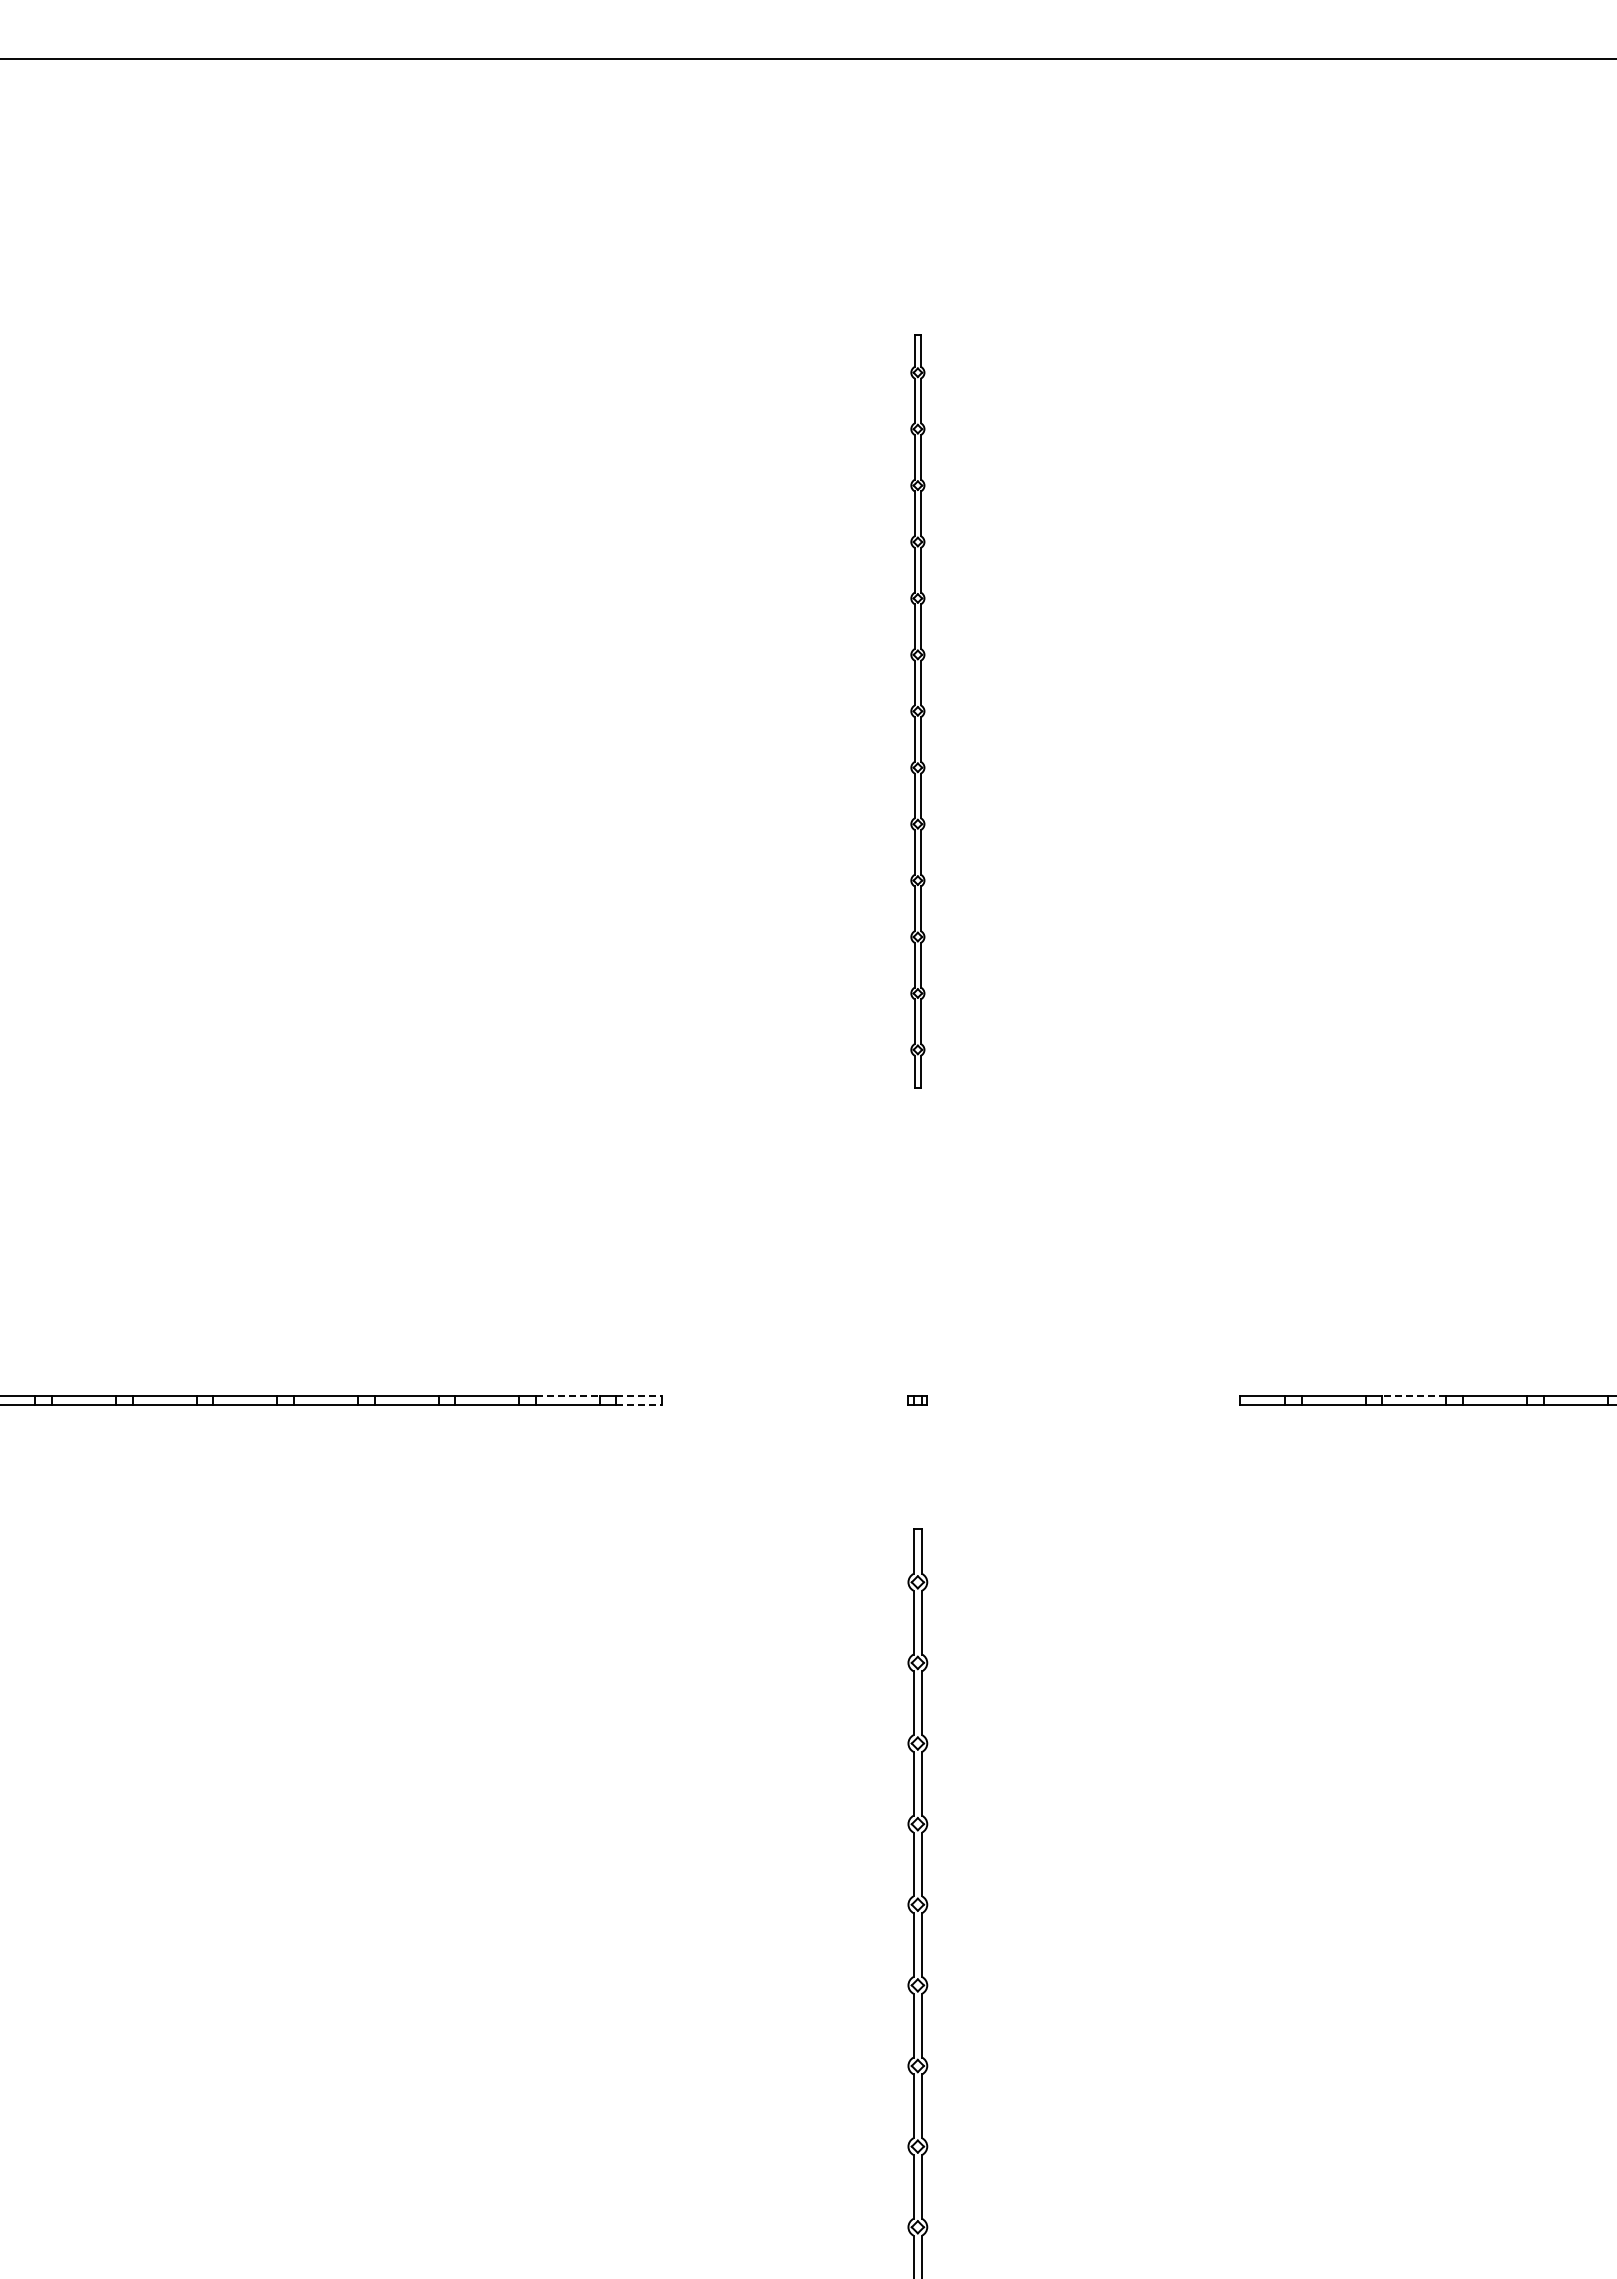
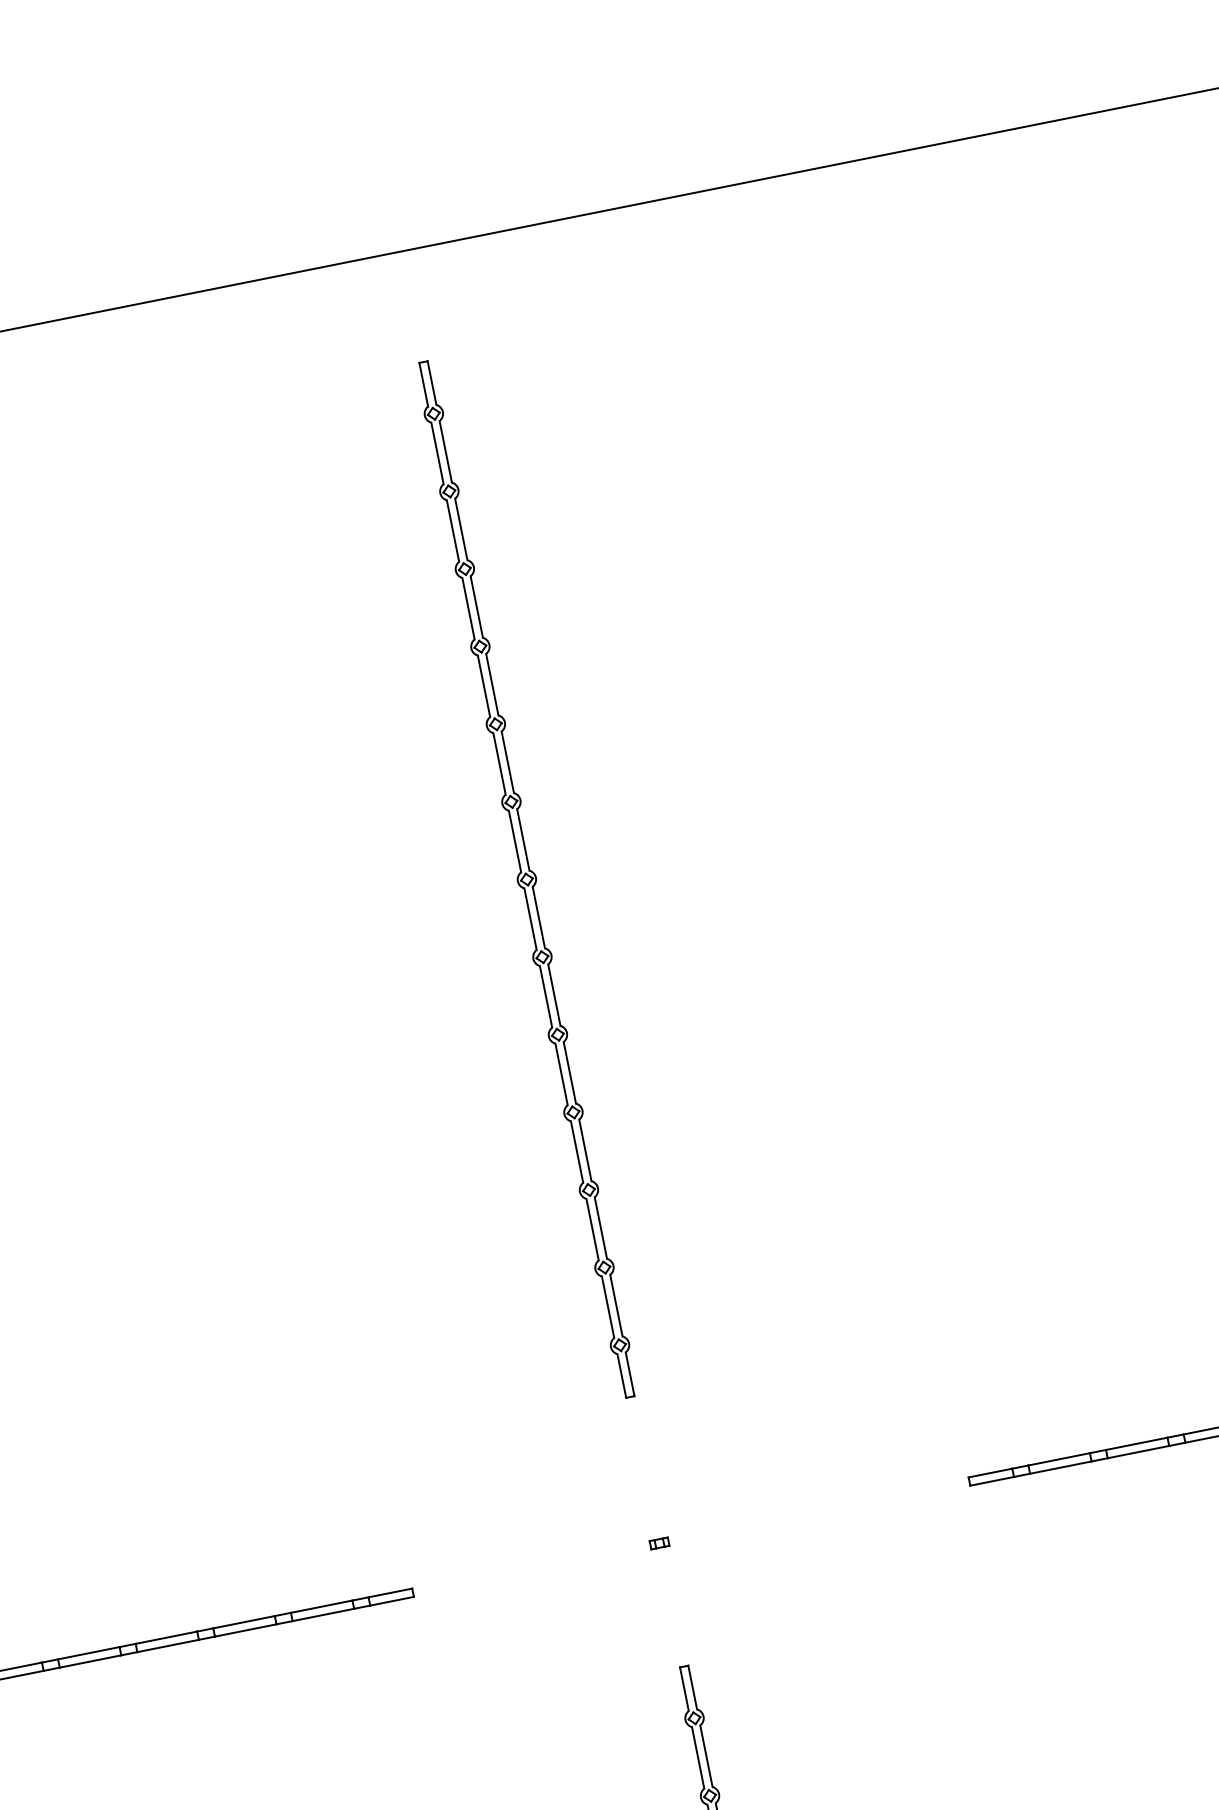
part: (917, 711) -> (526, 879), size x1.43
line: (567, 1396) -> (321, 1606), dashed -> solid
line: (639, 1396) -> (390, 1592), dashed -> solid
line: (1414, 1396) -> (1136, 1443), dashed -> solid
line: (639, 1405) -> (392, 1601), dashed -> solid

